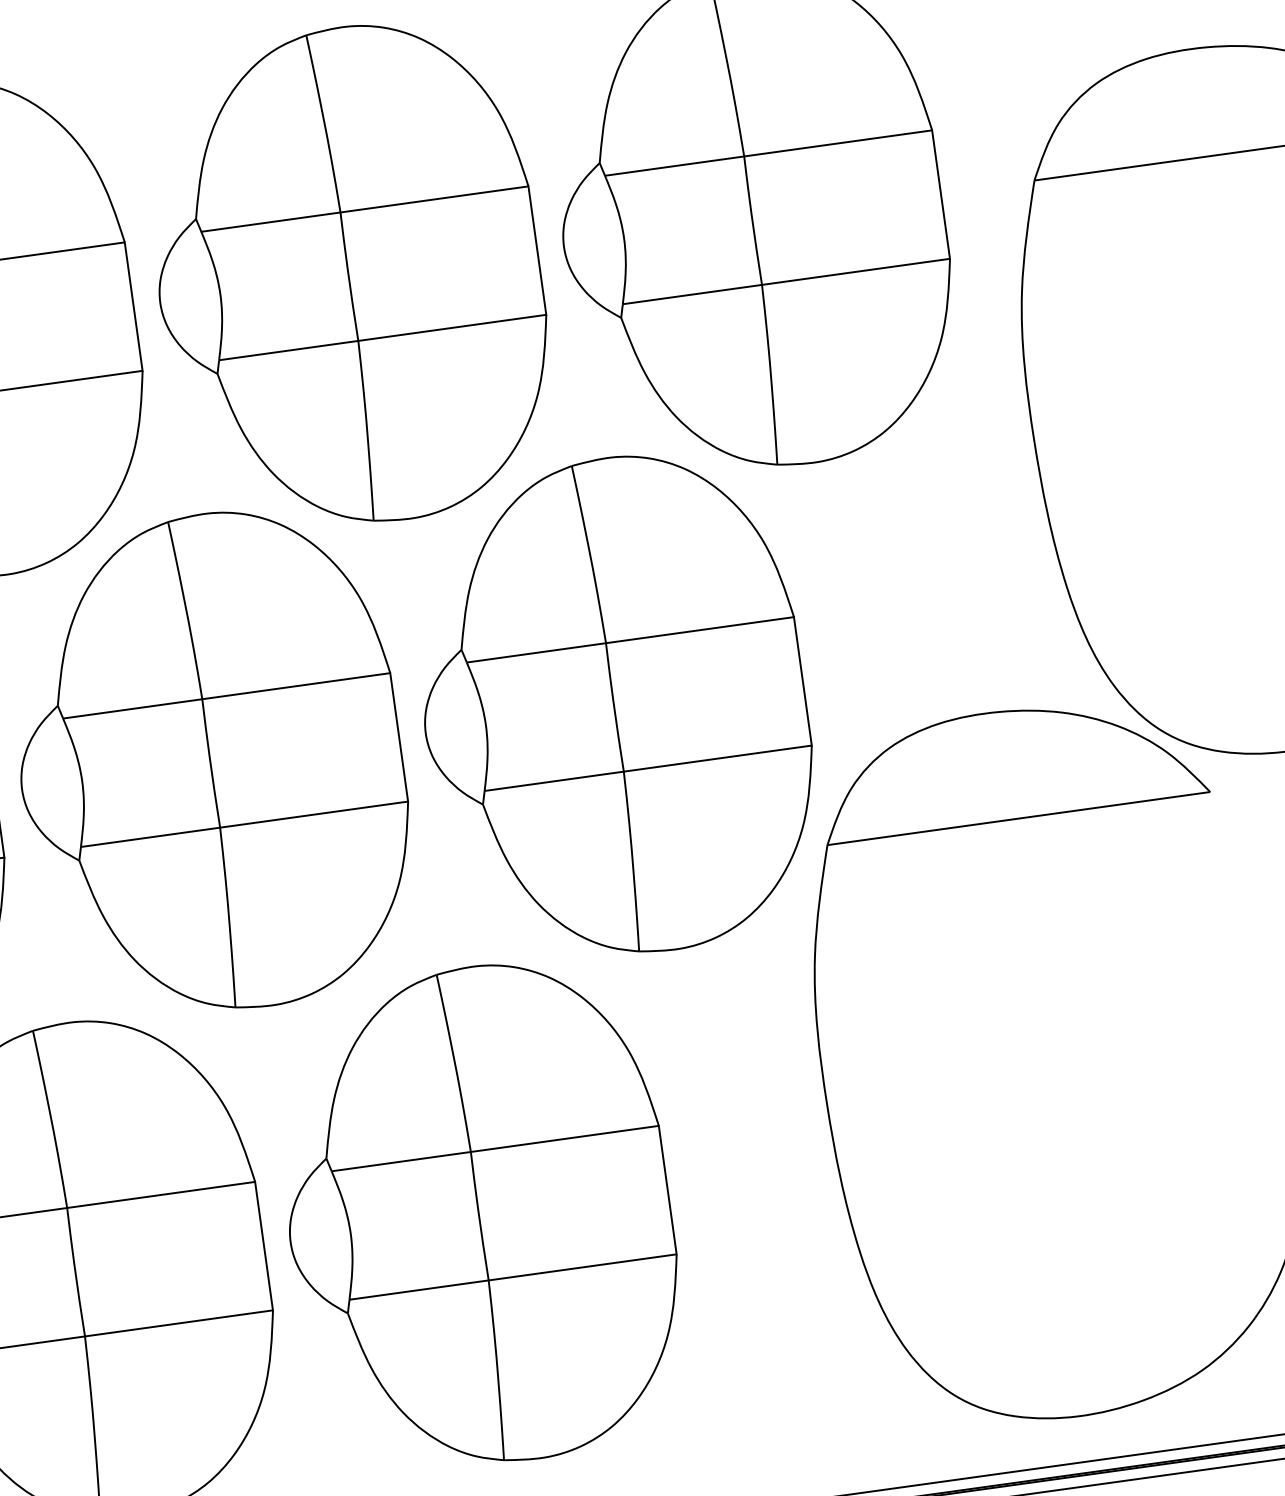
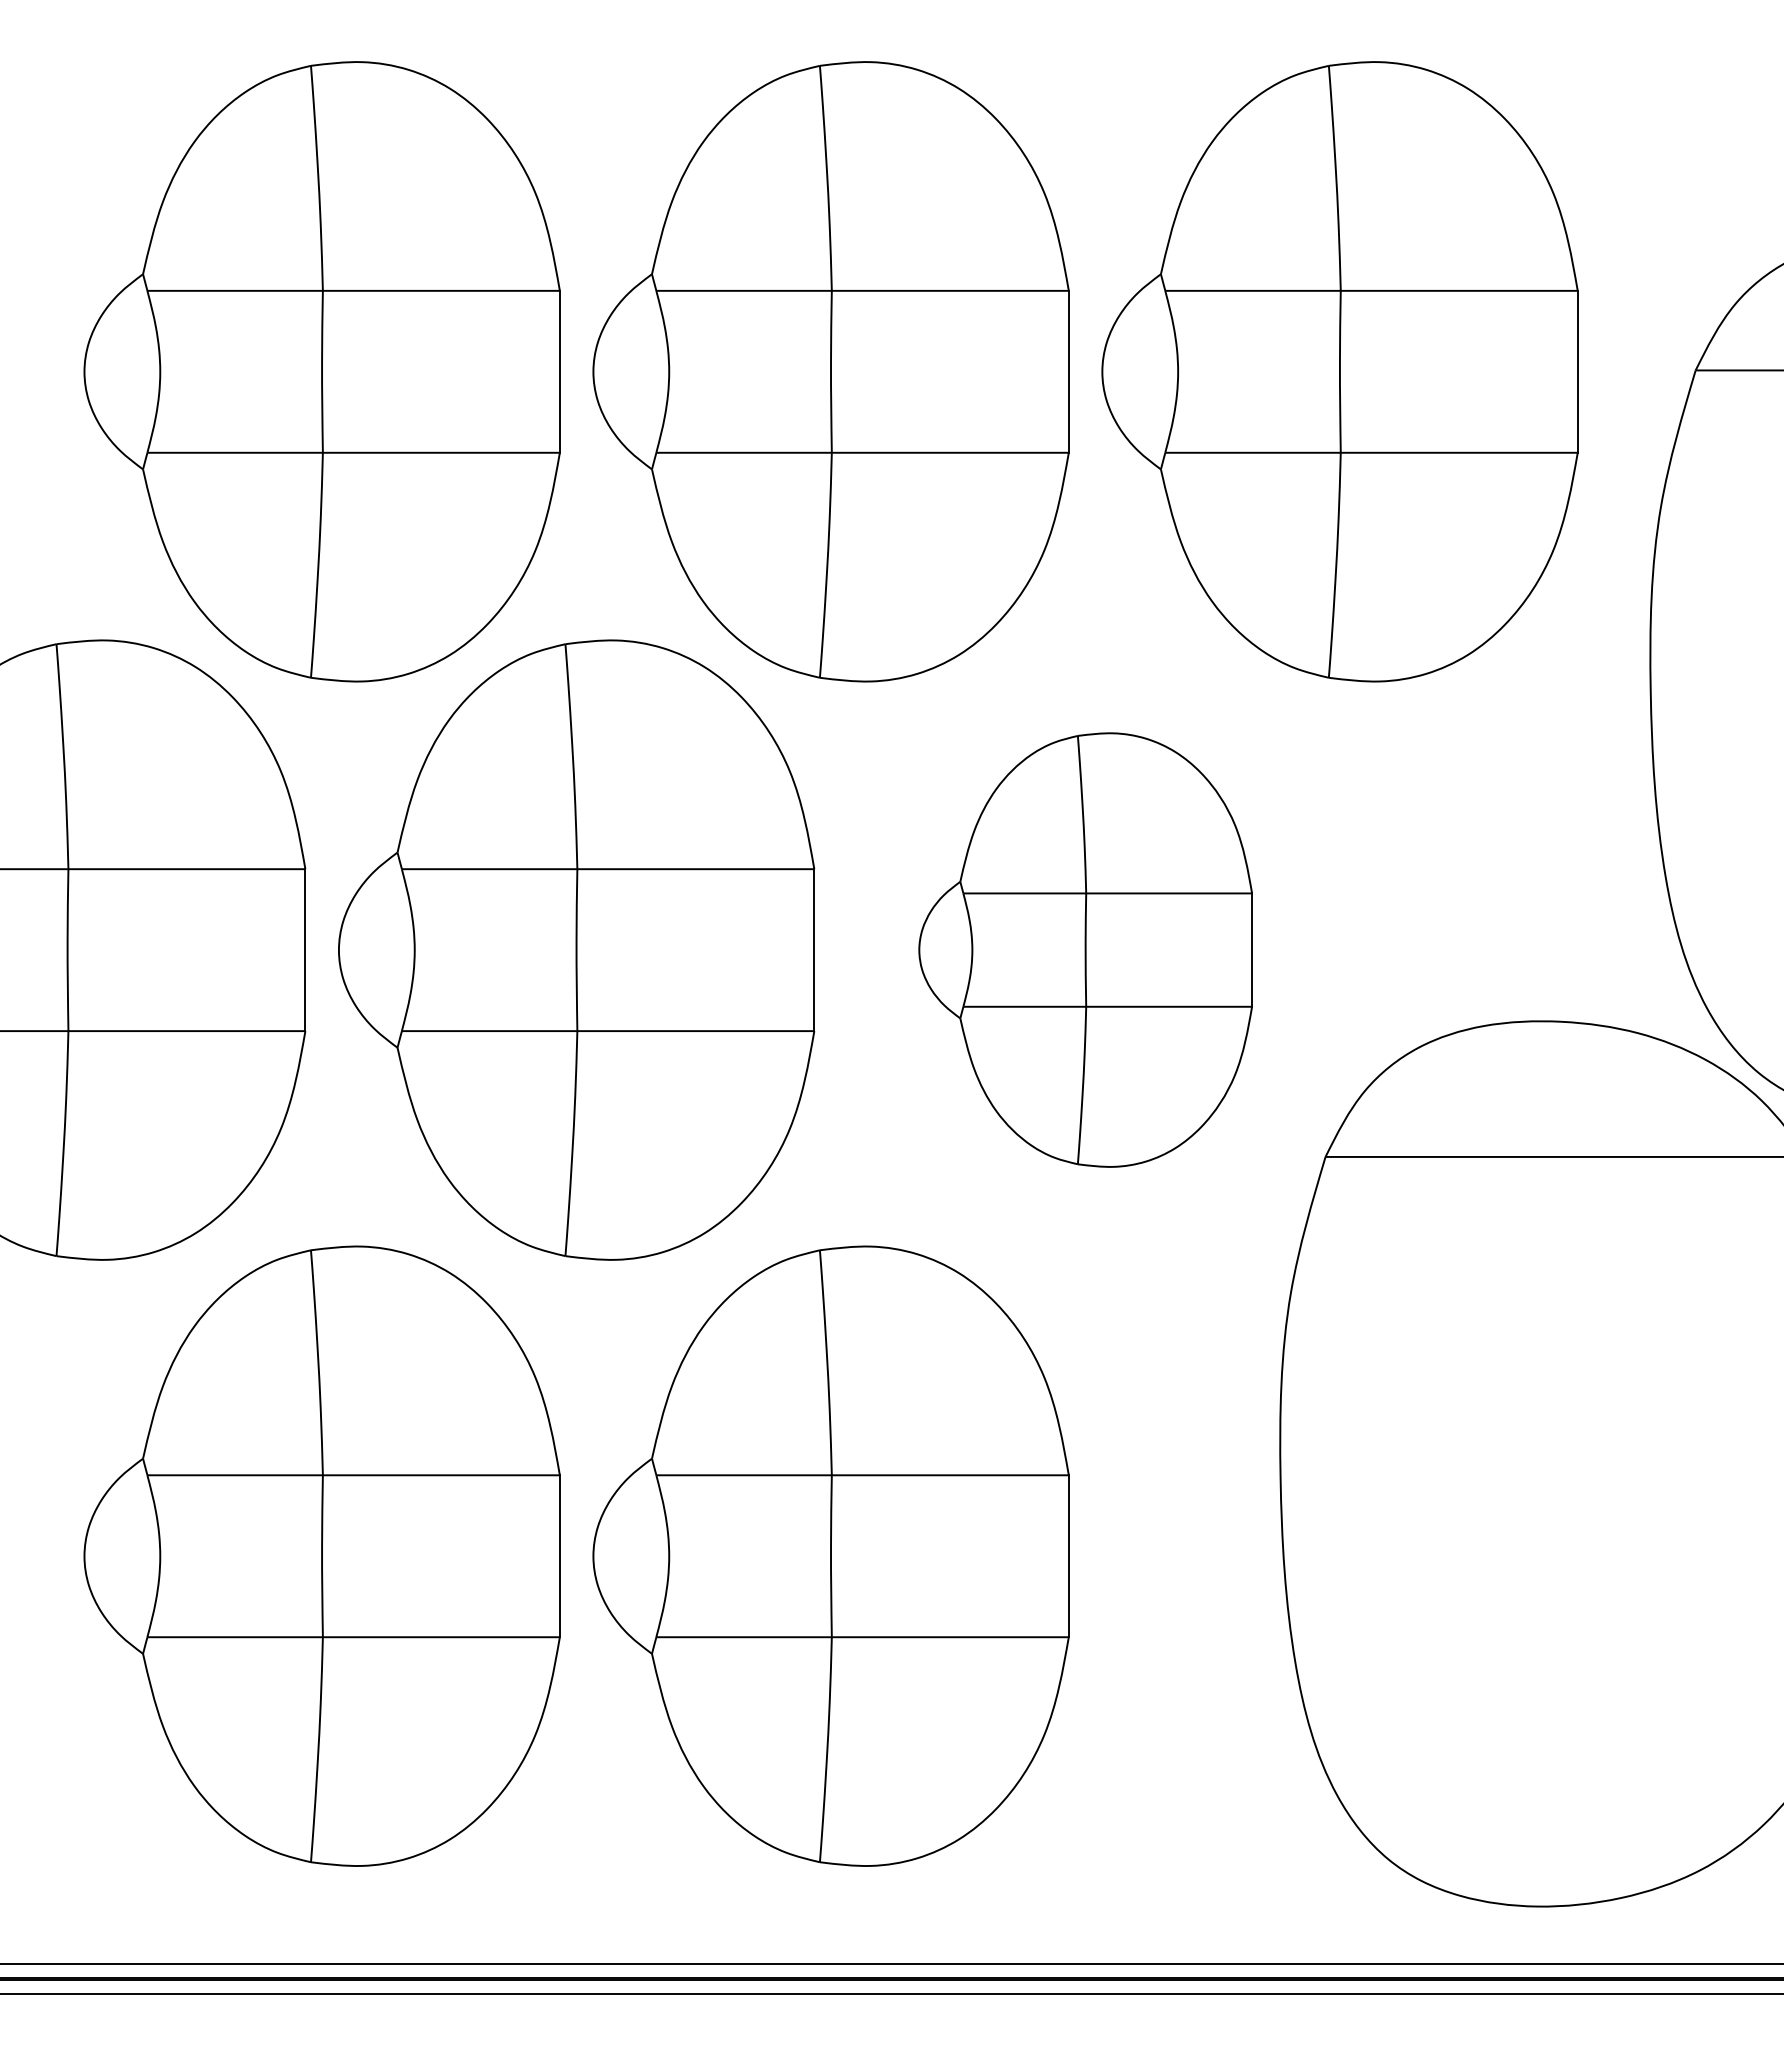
part: (614, 706) -> (1085, 949), size x0.7

